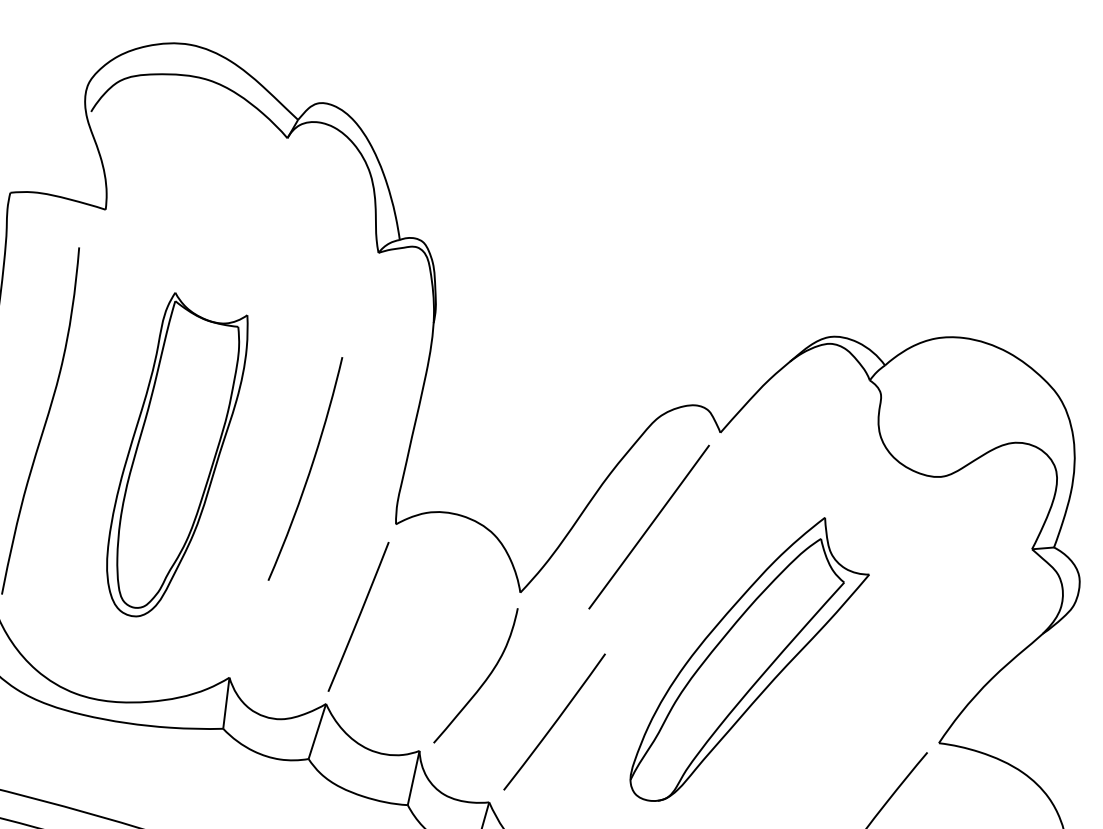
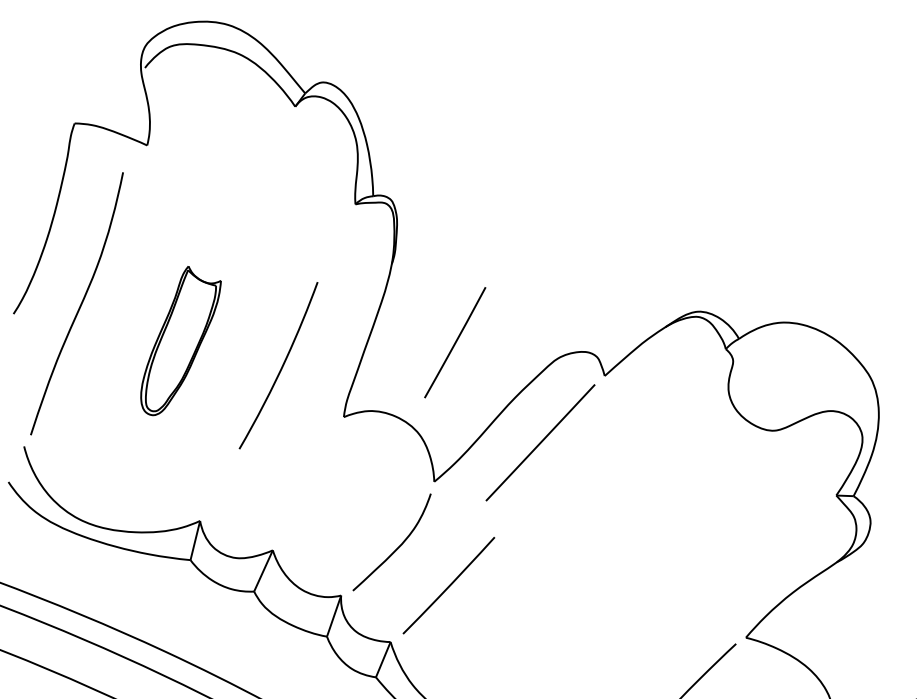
part: (177, 451) -> (180, 340), size x0.6
line: (358, 616) -> (455, 342), moved
part: (747, 659) -> (604, 554), removed

